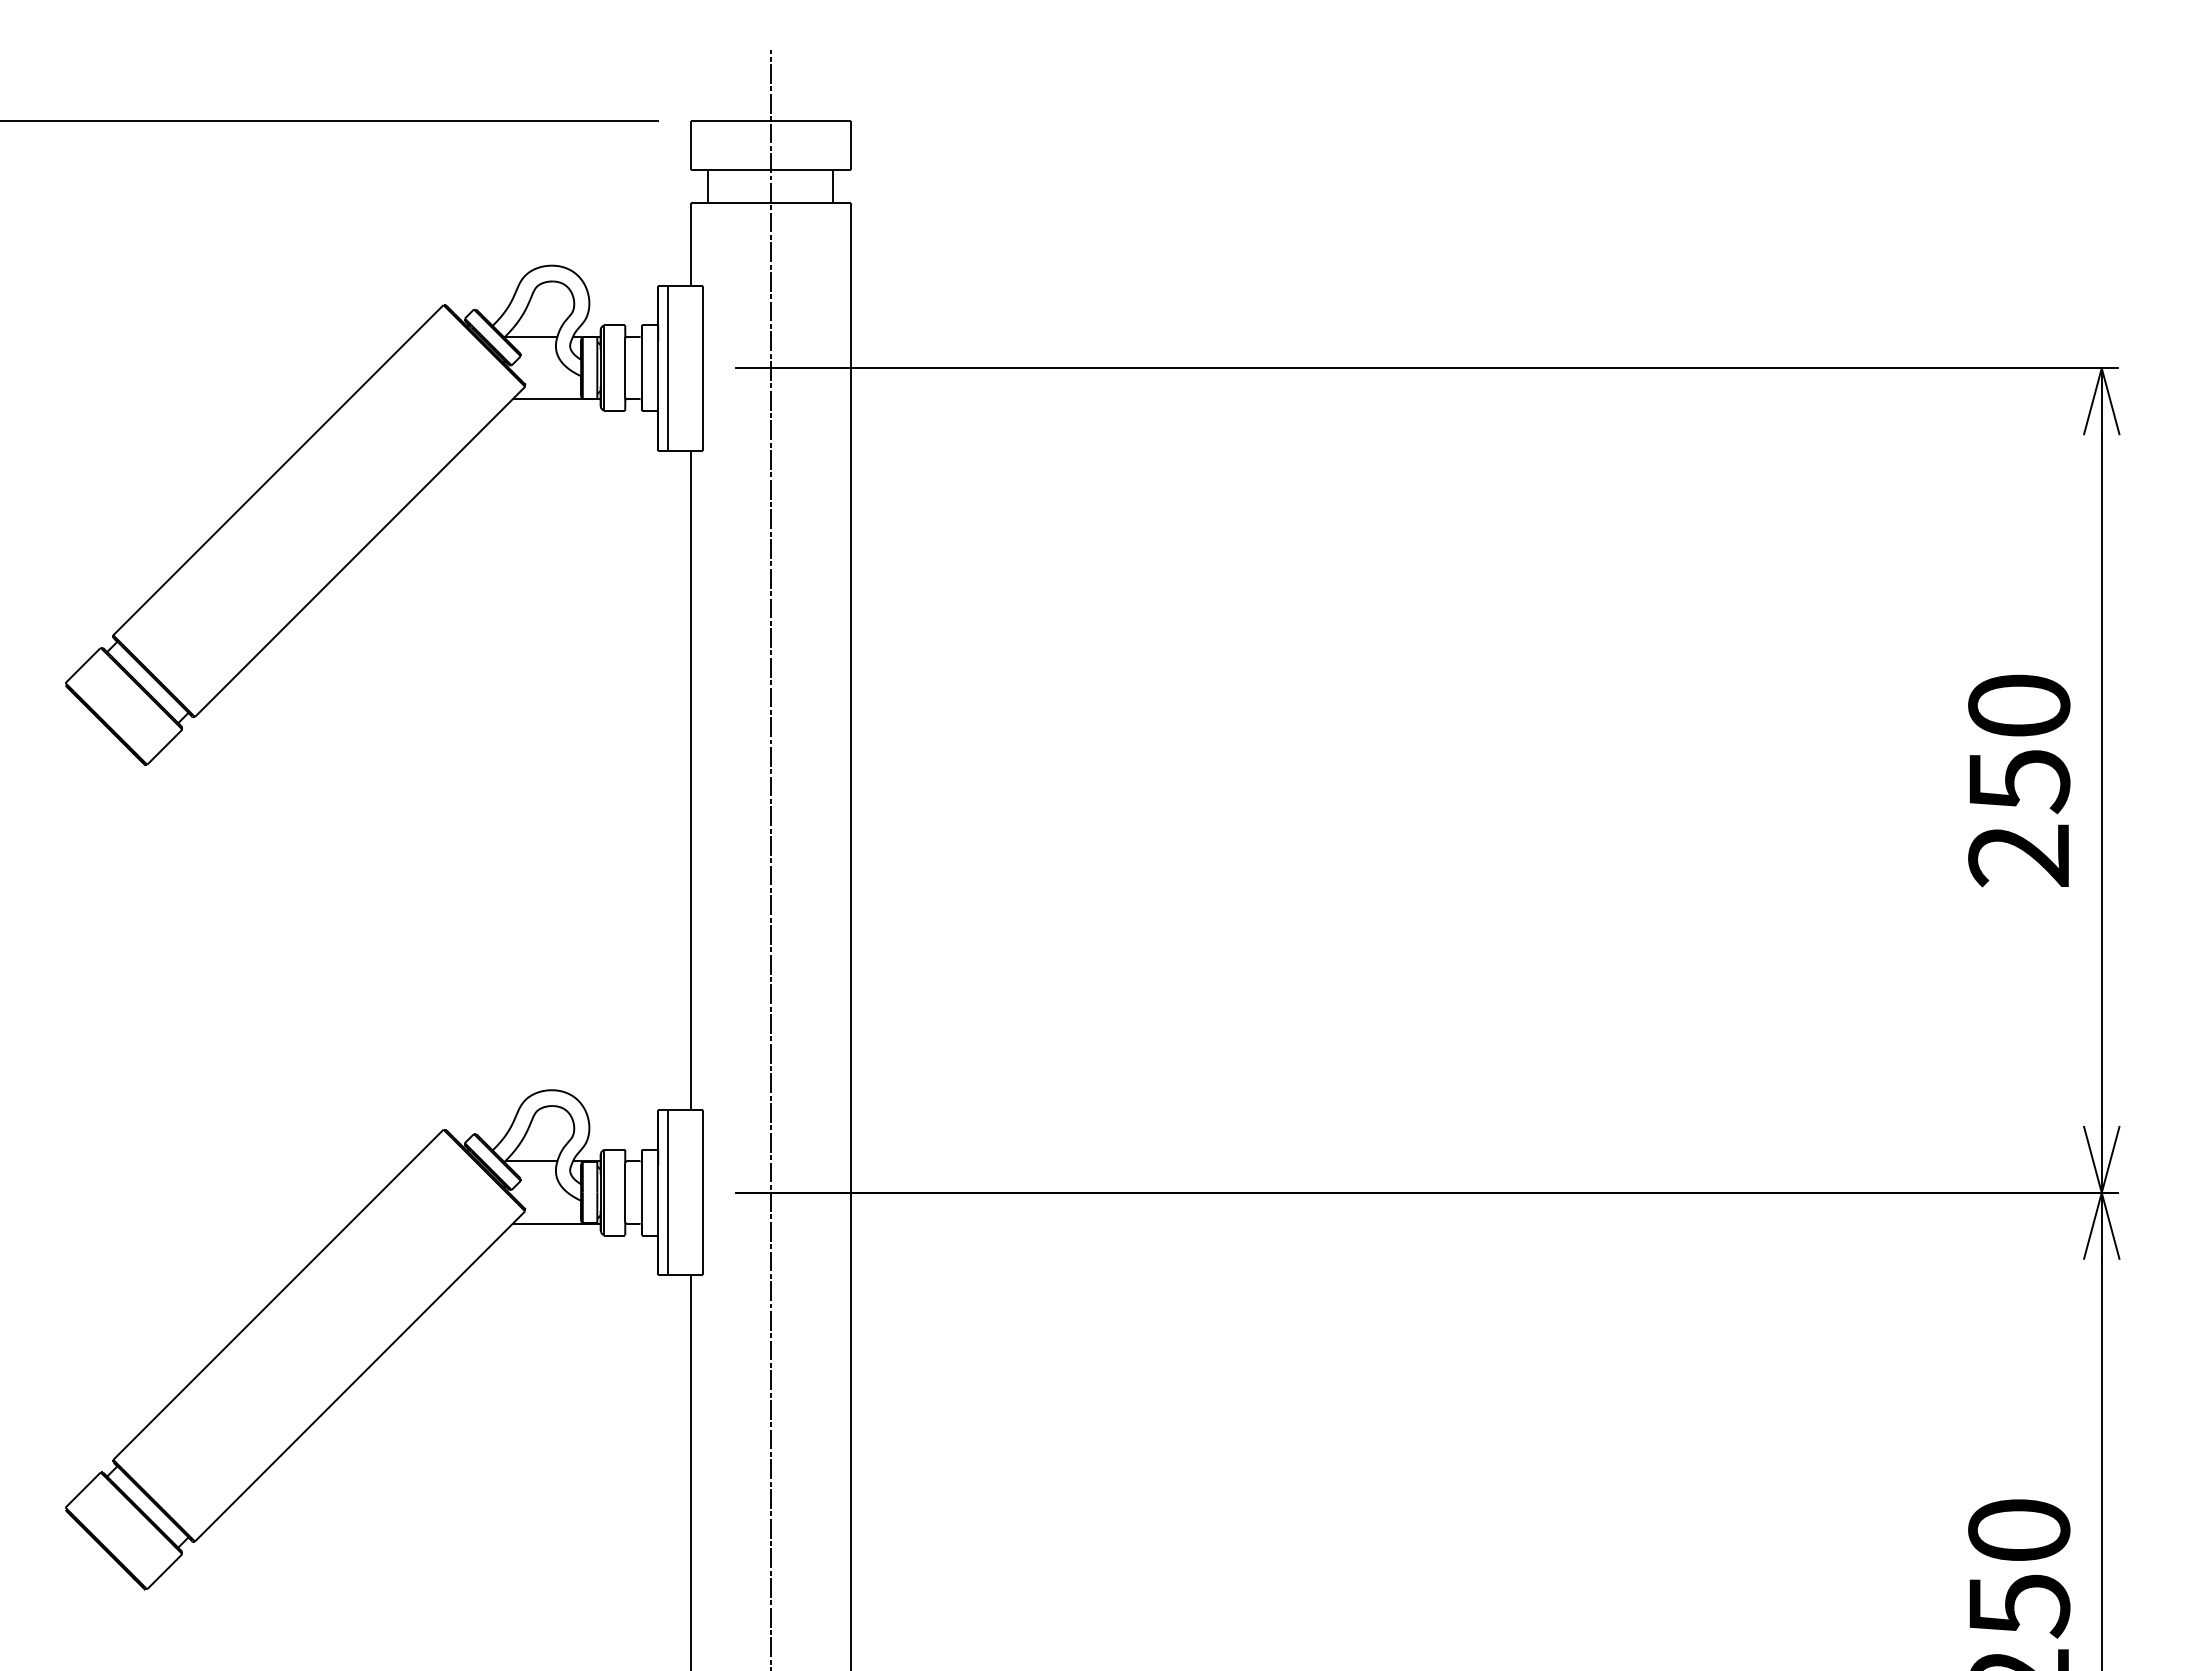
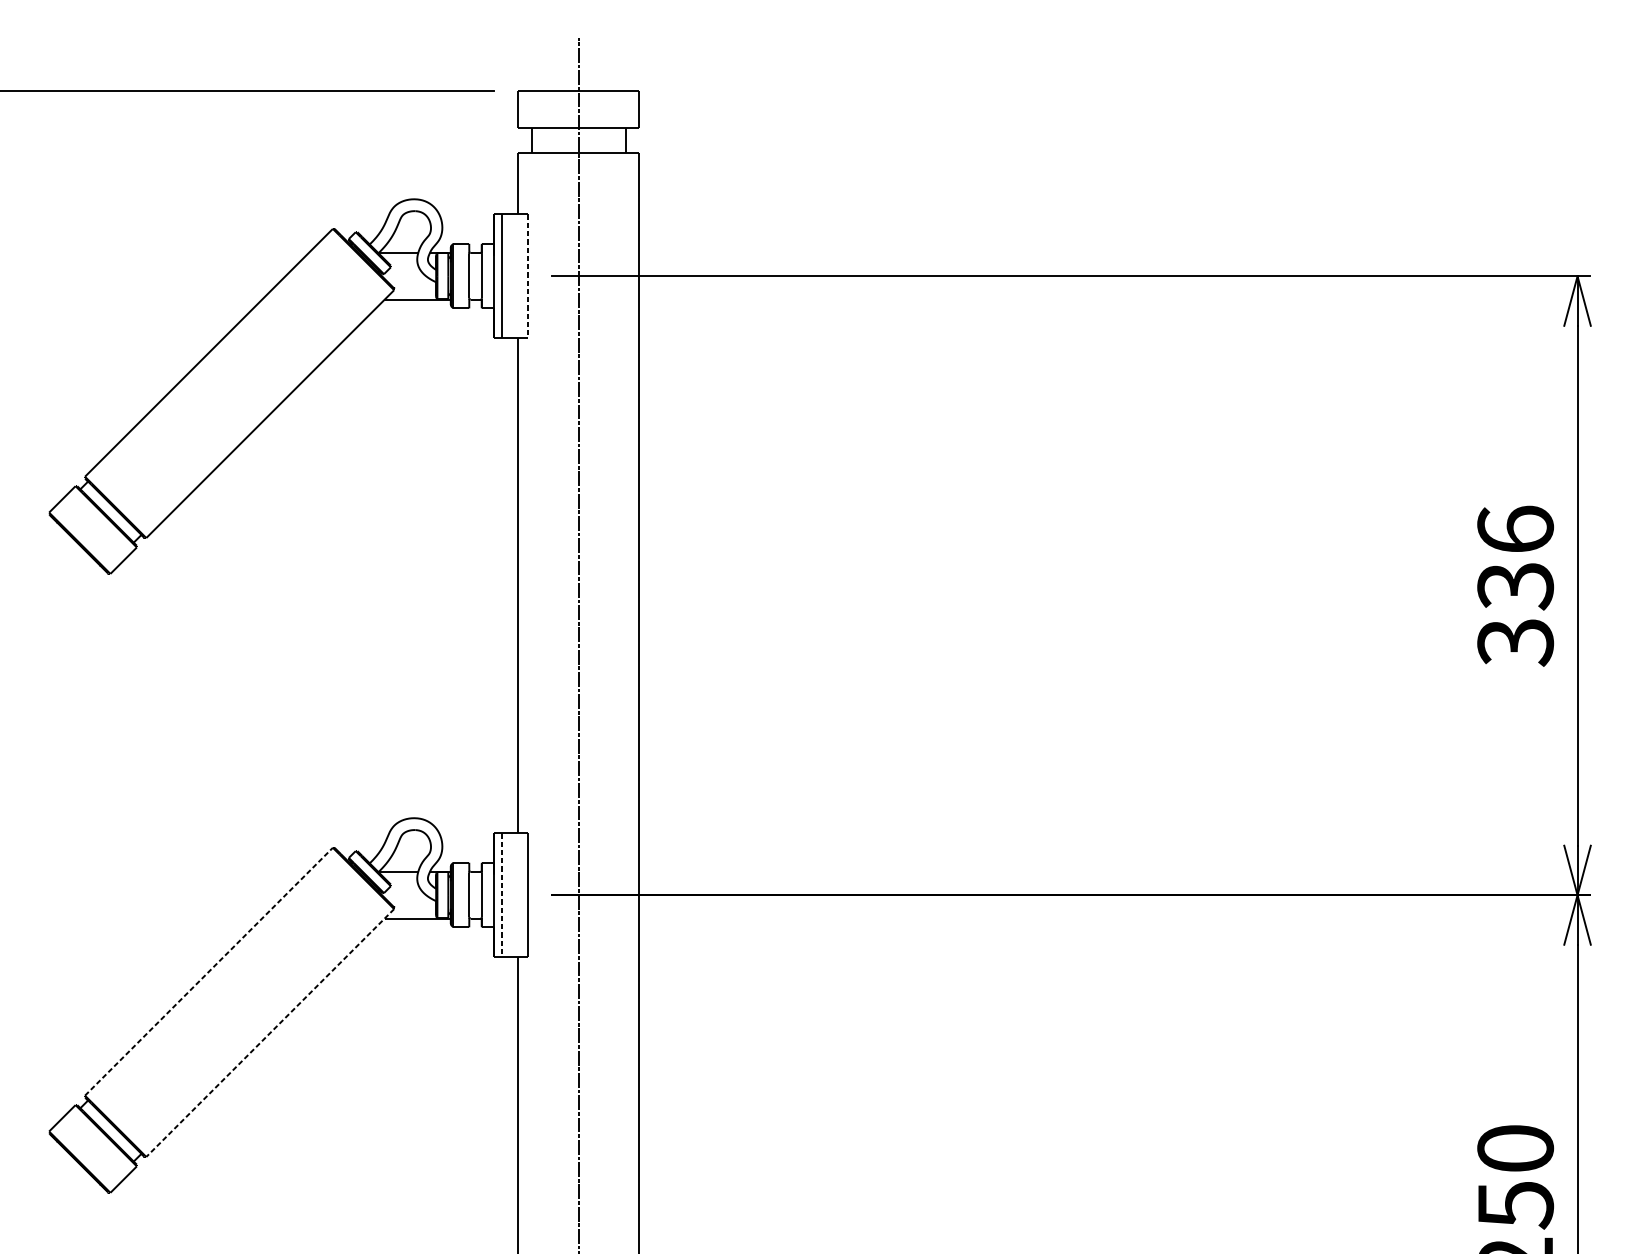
line: (702, 368) -> (527, 276), solid -> dashed
text: (2019, 781) -> (1515, 586), 250 -> 336
line: (668, 1193) -> (501, 895), solid -> dashed
line: (278, 1294) -> (209, 971), solid -> dashed
line: (359, 1376) -> (269, 1033), solid -> dashed

